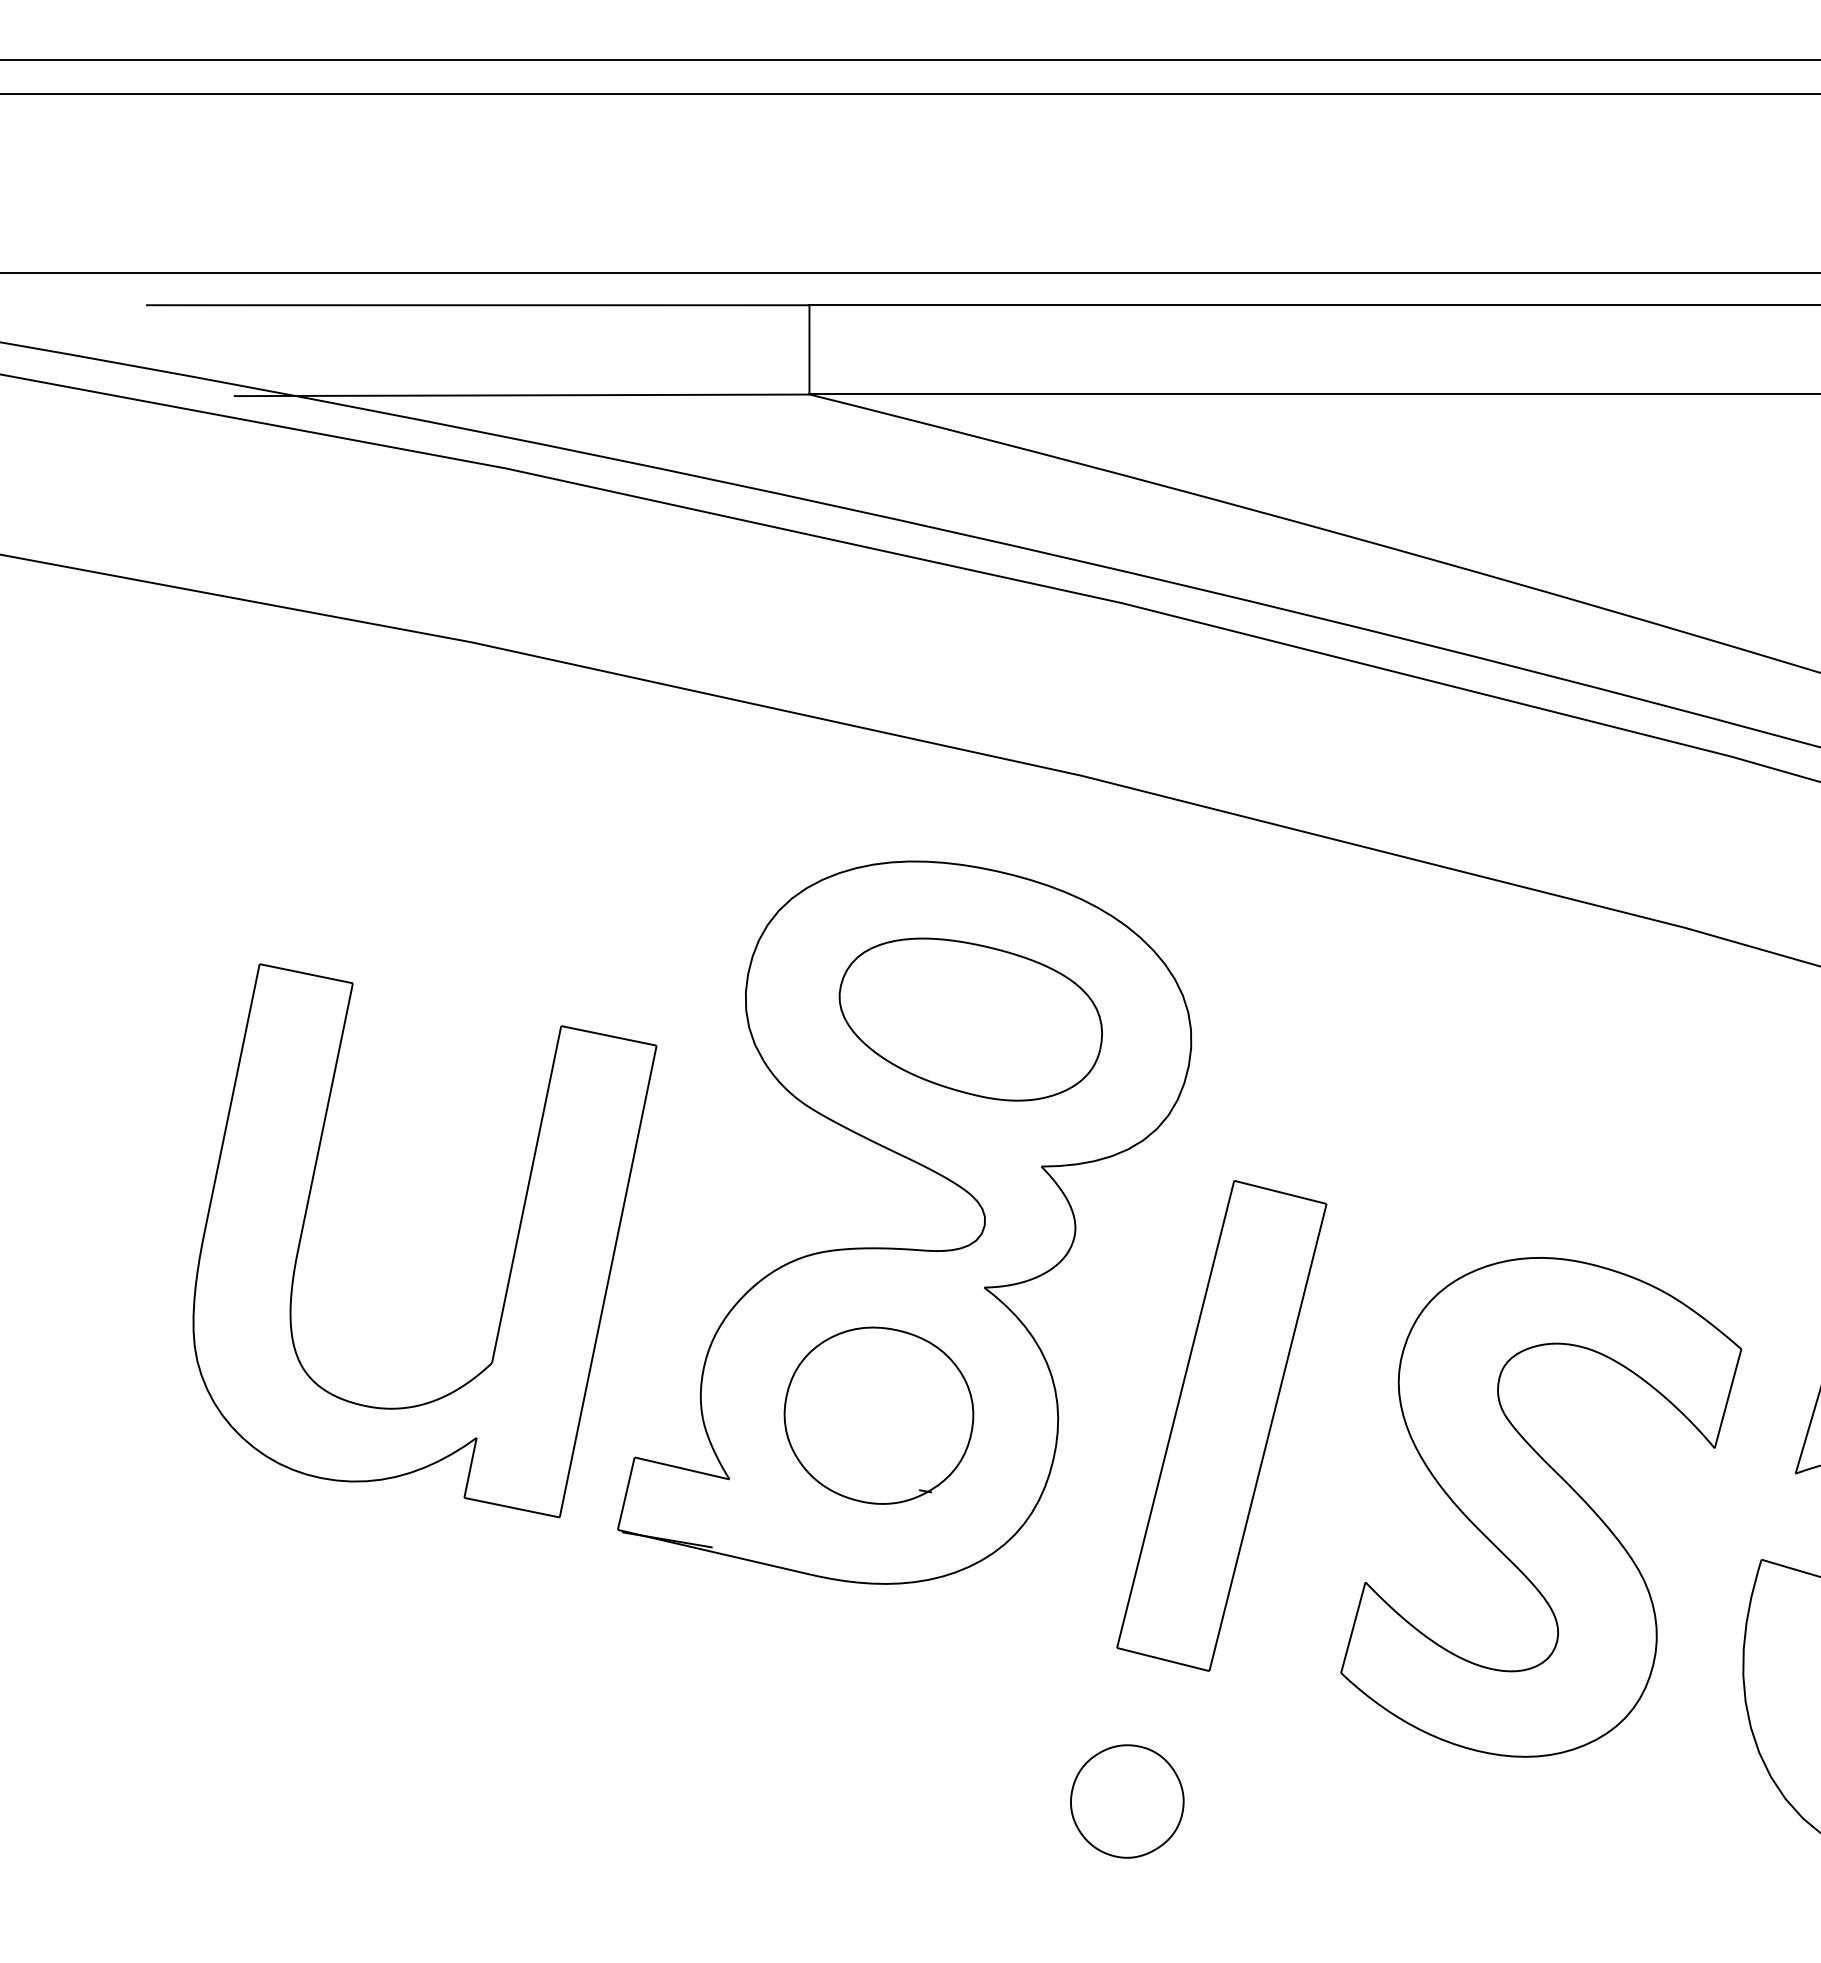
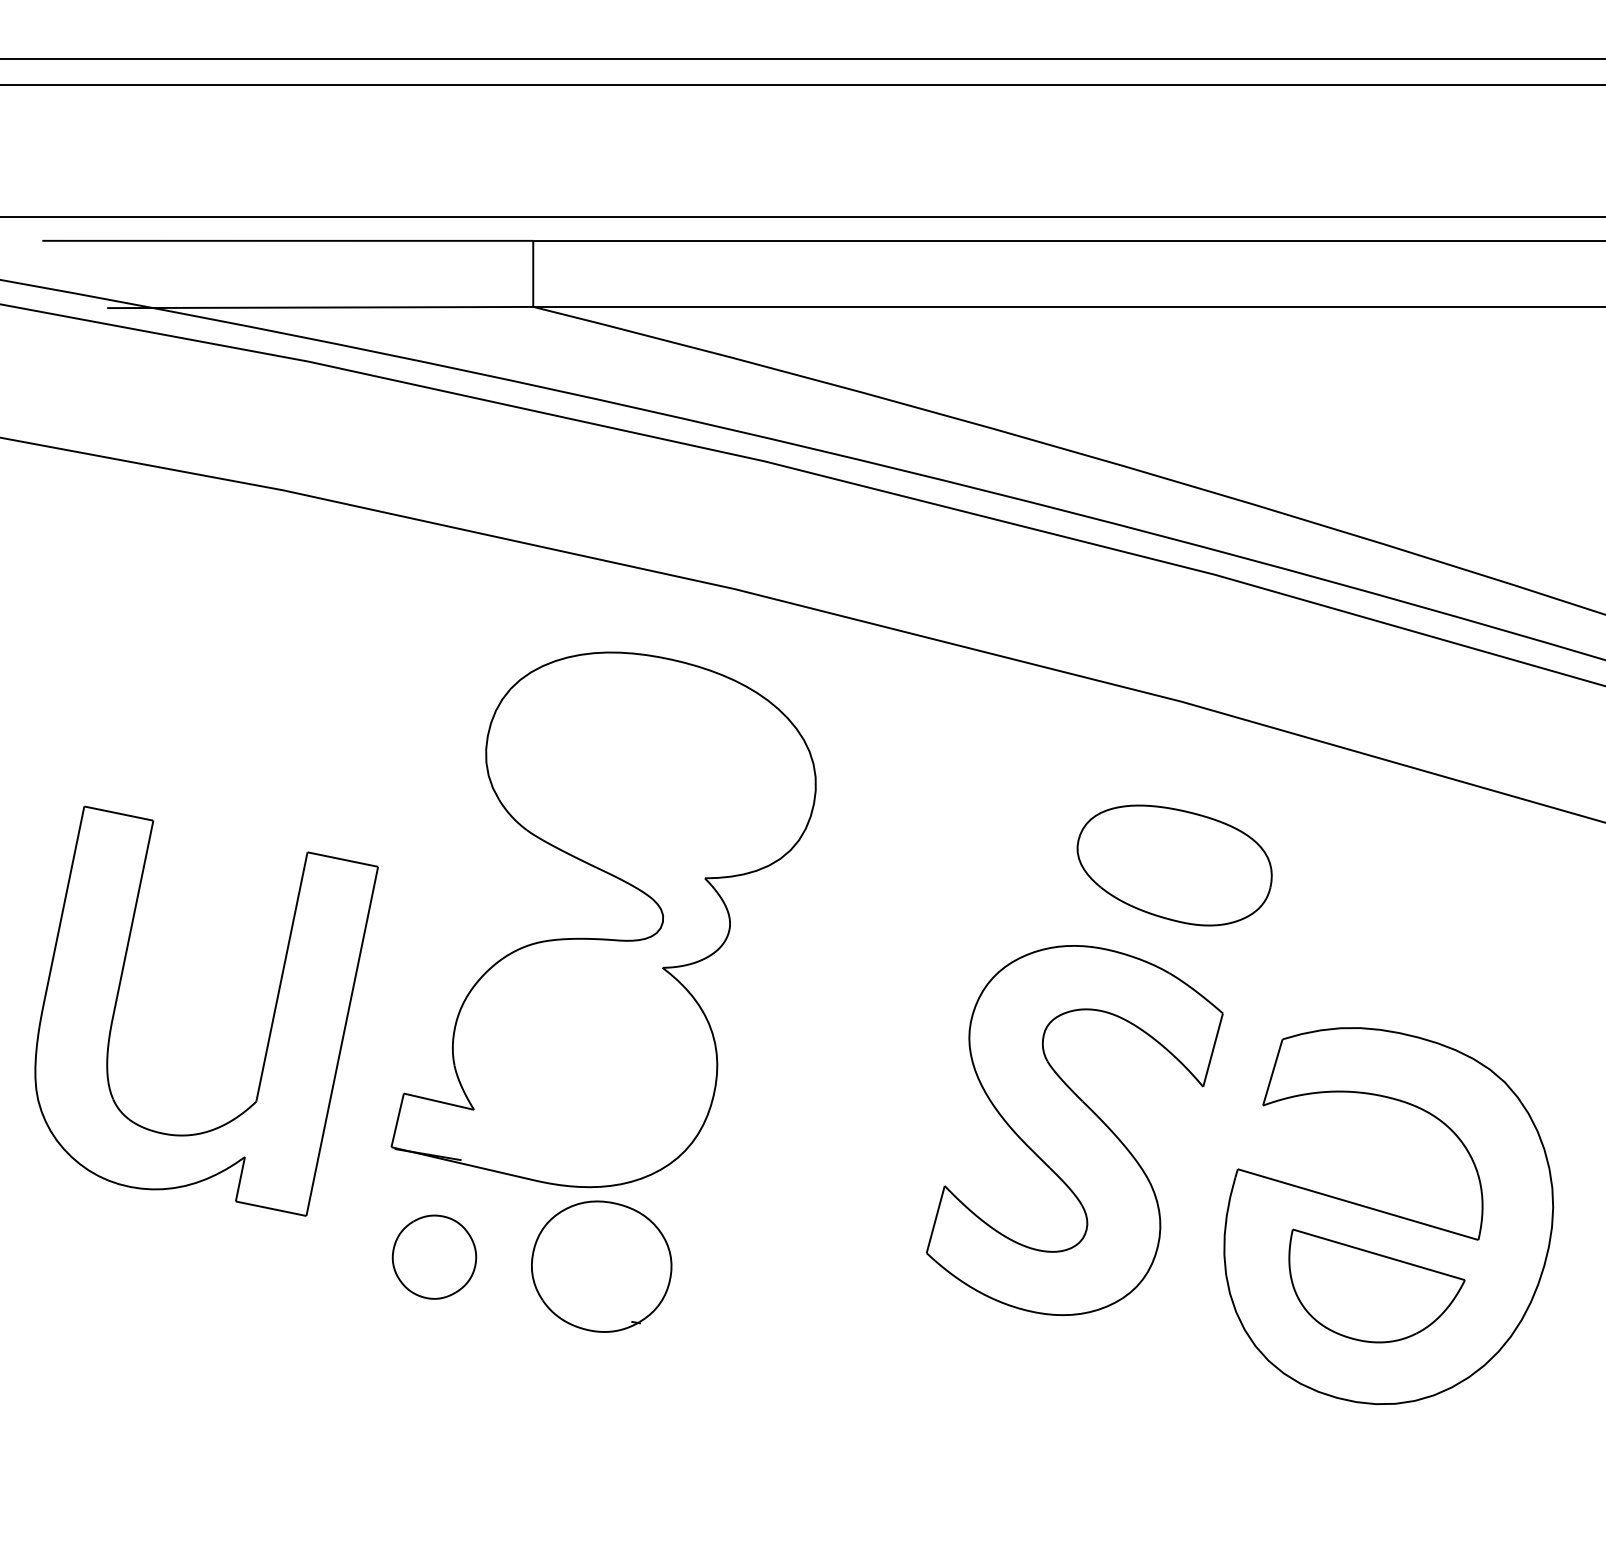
part: (970, 1019) -> (1174, 865), moved
part: (512, 1254) -> (271, 1021), moved
part: (878, 1415) -> (601, 1266), moved
part: (1221, 1426) -> (838, 1070), removed
part: (1127, 1800) -> (434, 1256), moved

